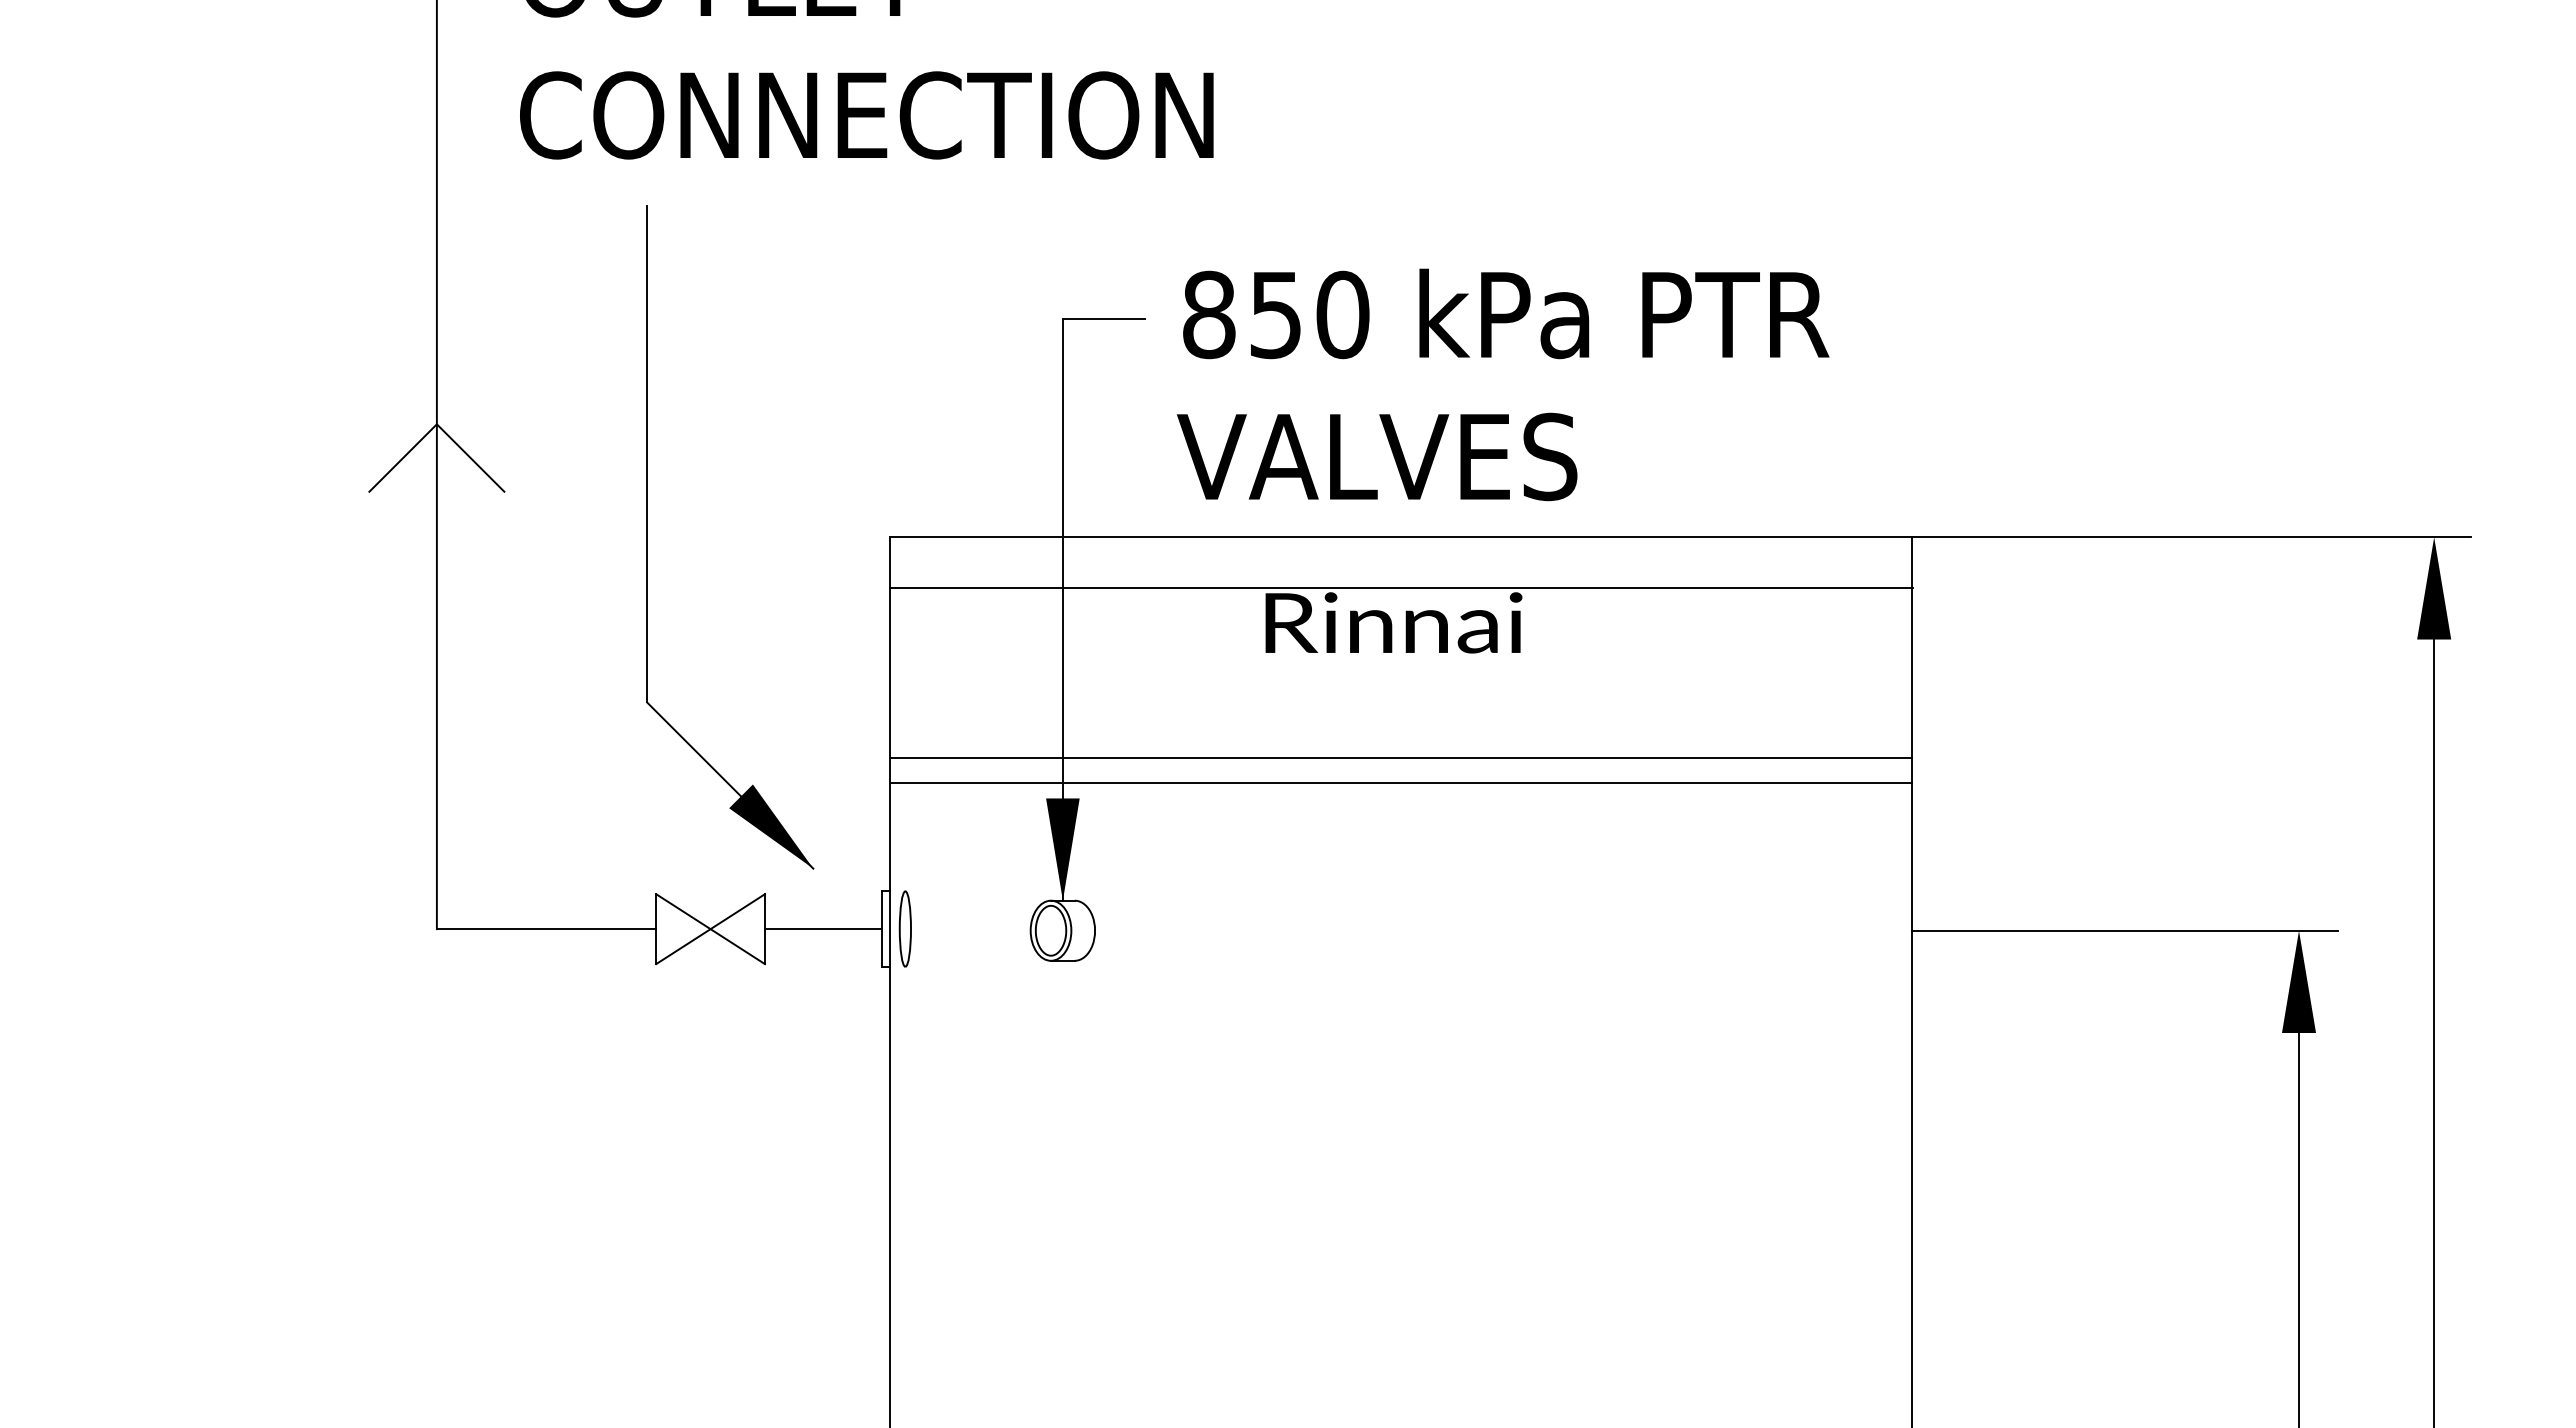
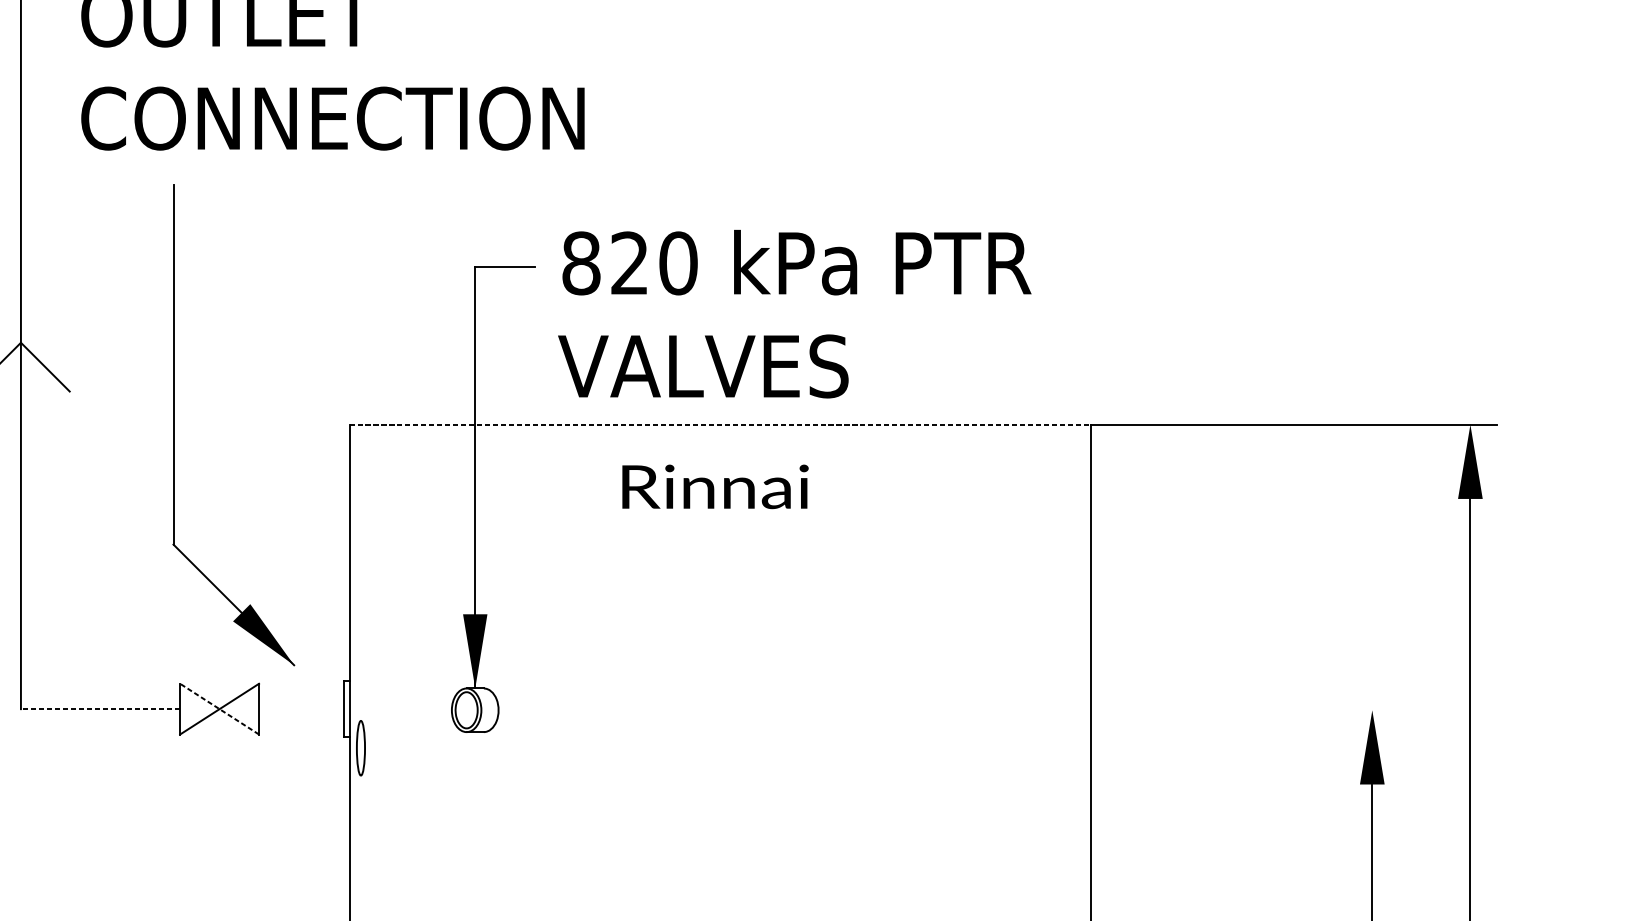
text: (1275, 314) -> (629, 263), 850 -> 820
line: (1401, 537) -> (720, 424), solid -> dashed
line: (1400, 588) -> (720, 461), removed
line: (1400, 757) -> (720, 584), removed
line: (1400, 783) -> (720, 603), removed
part: (904, 928) -> (360, 747), moved
line: (546, 929) -> (100, 709), solid -> dashed
line: (710, 929) -> (219, 709), solid -> dashed
line: (823, 929) -> (301, 709), removed
line: (2124, 930) -> (1245, 710), removed

